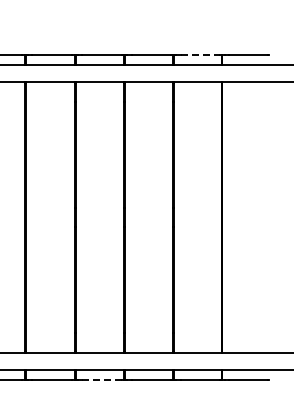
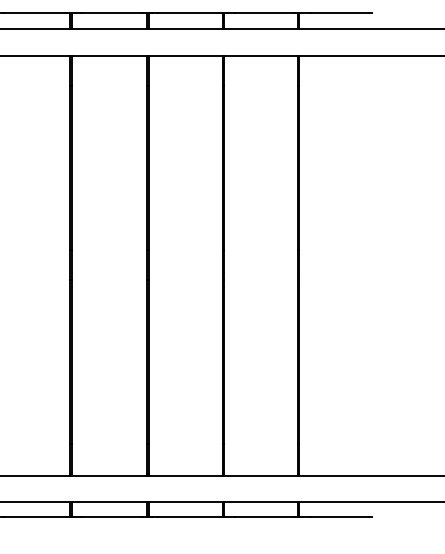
line: (200, 54) -> (264, 13), dashed -> solid
line: (101, 380) -> (111, 517), dashed -> solid

